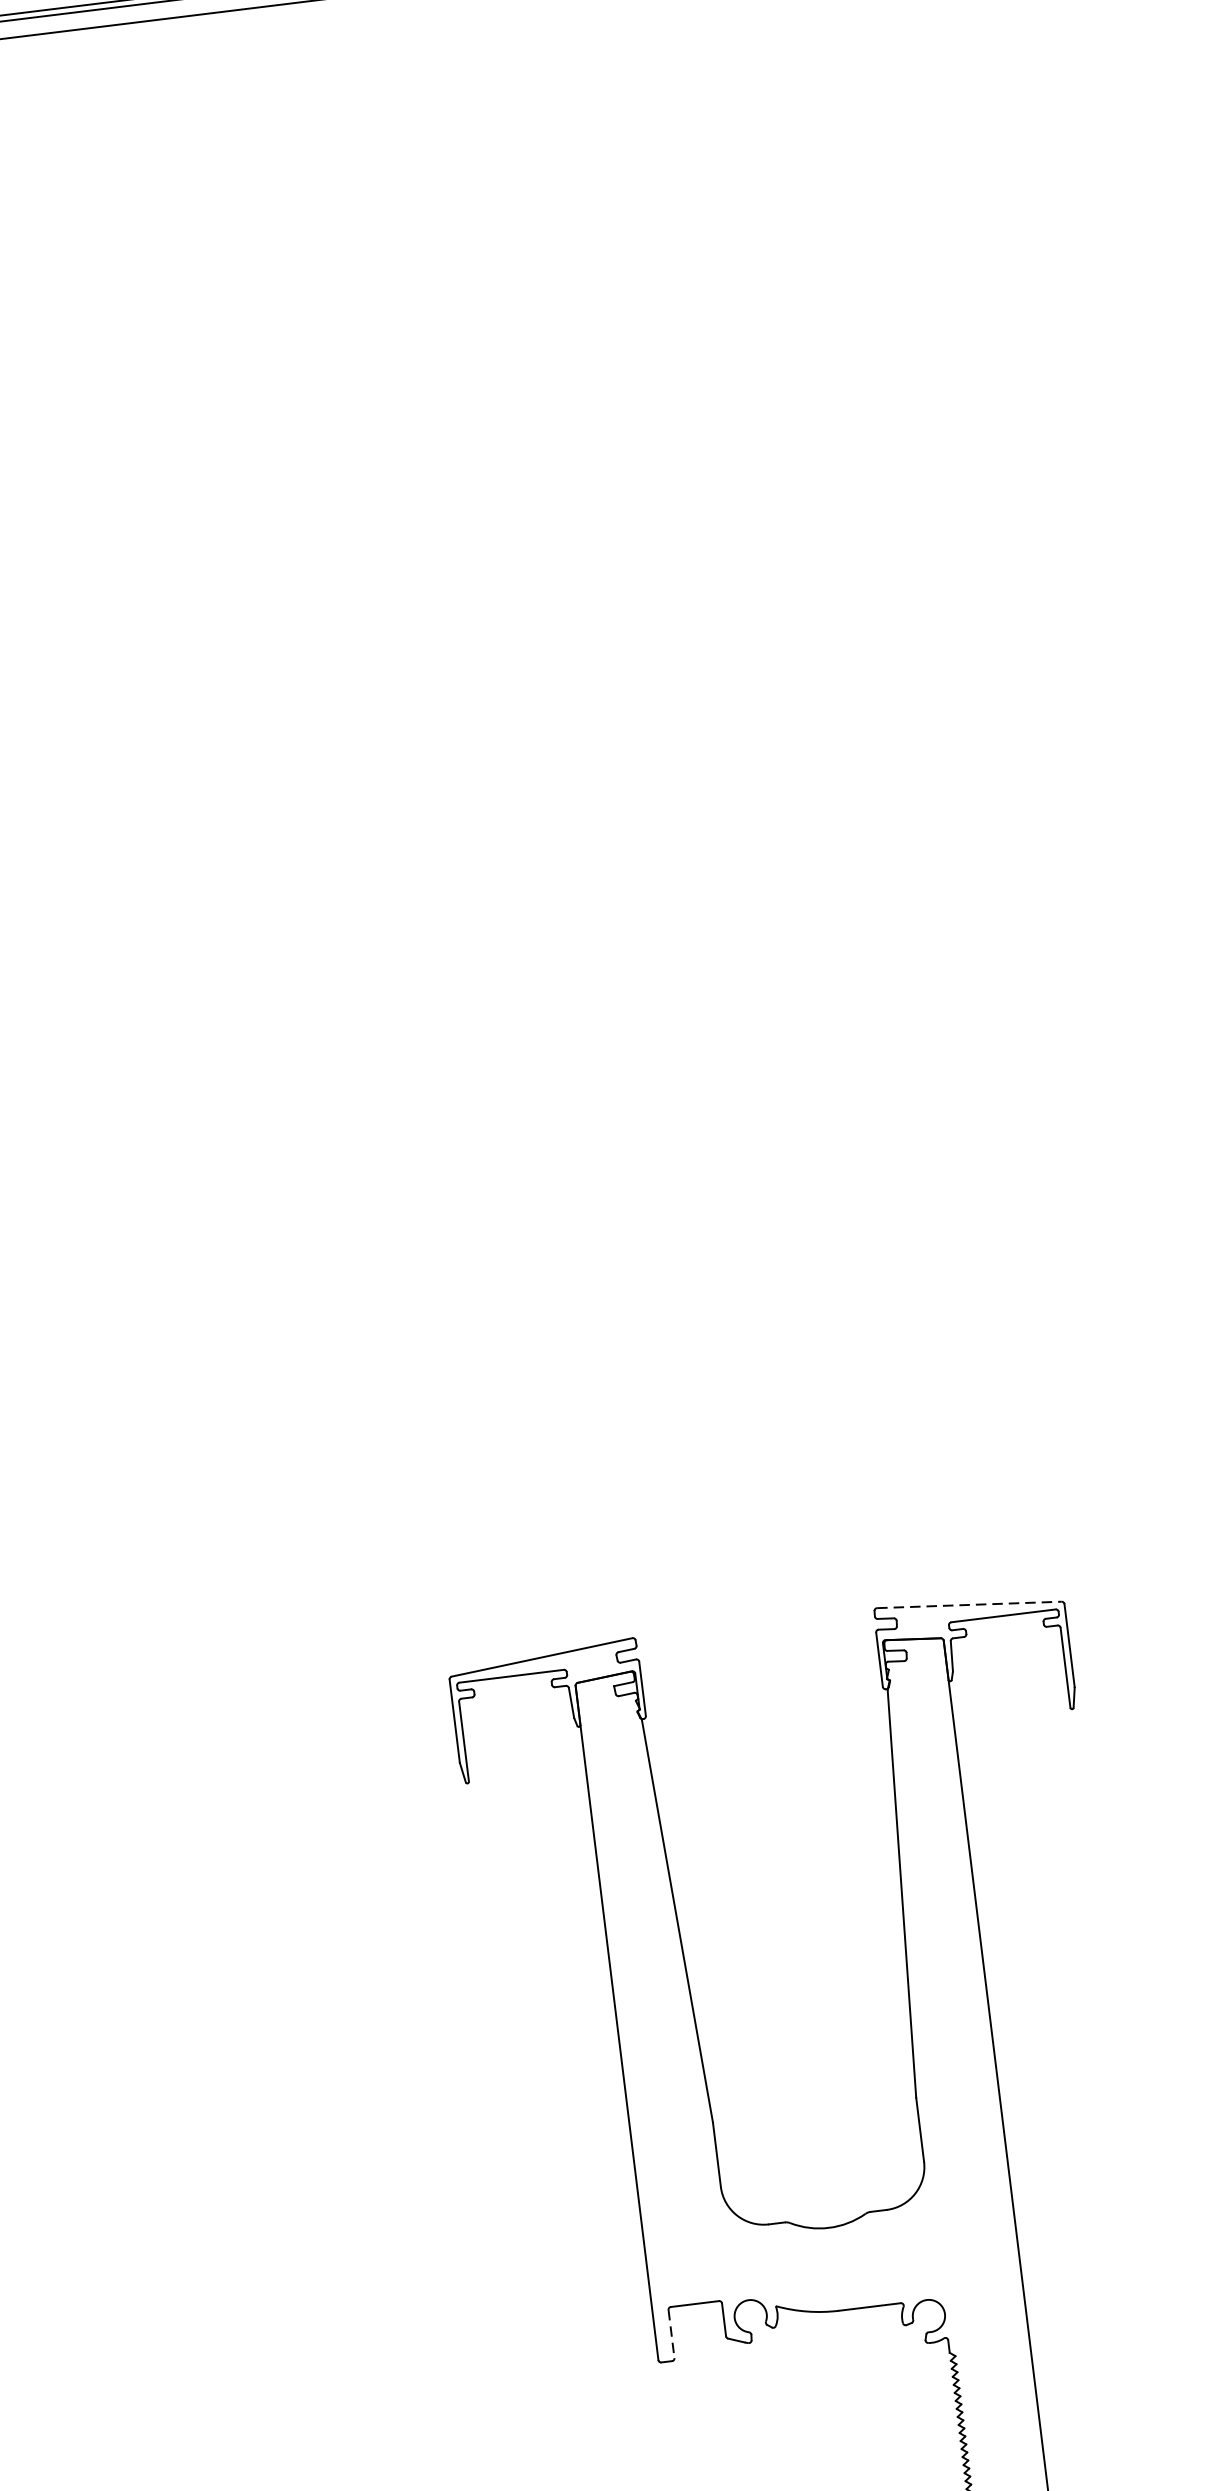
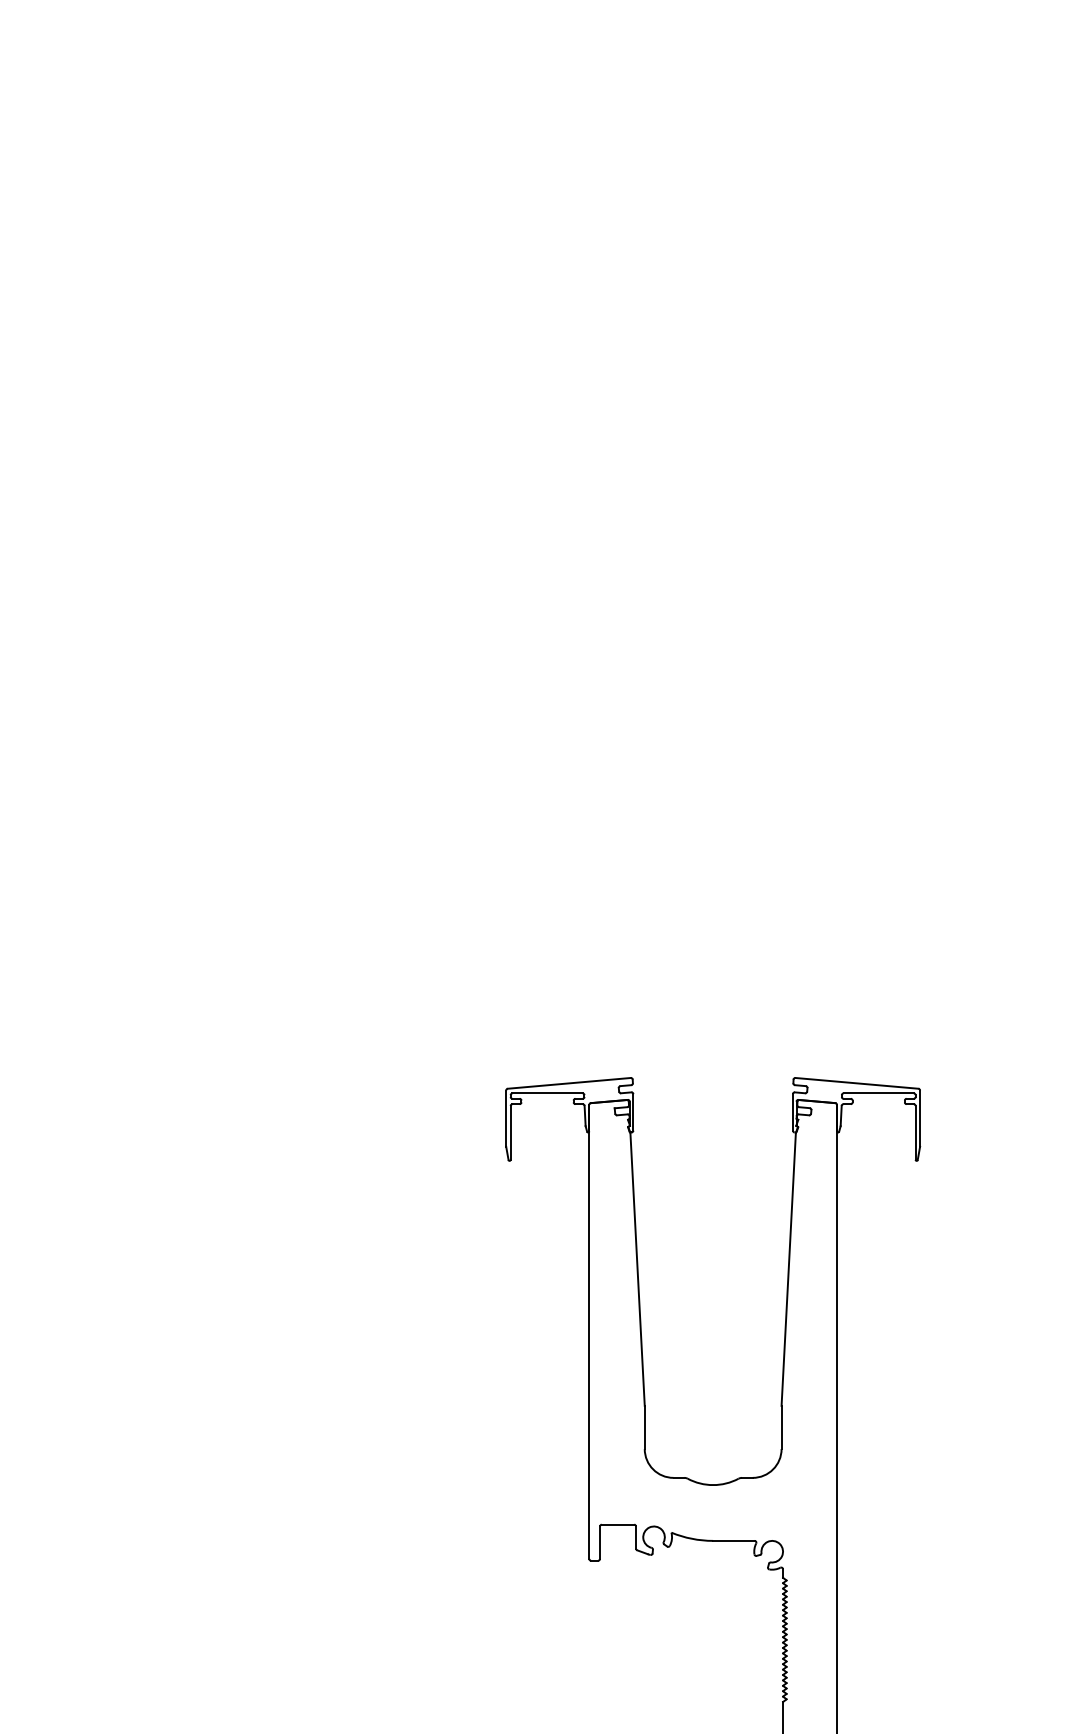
line: (970, 1605) -> (857, 1083), dashed -> solid
line: (672, 2335) -> (600, 1543), dashed -> solid

